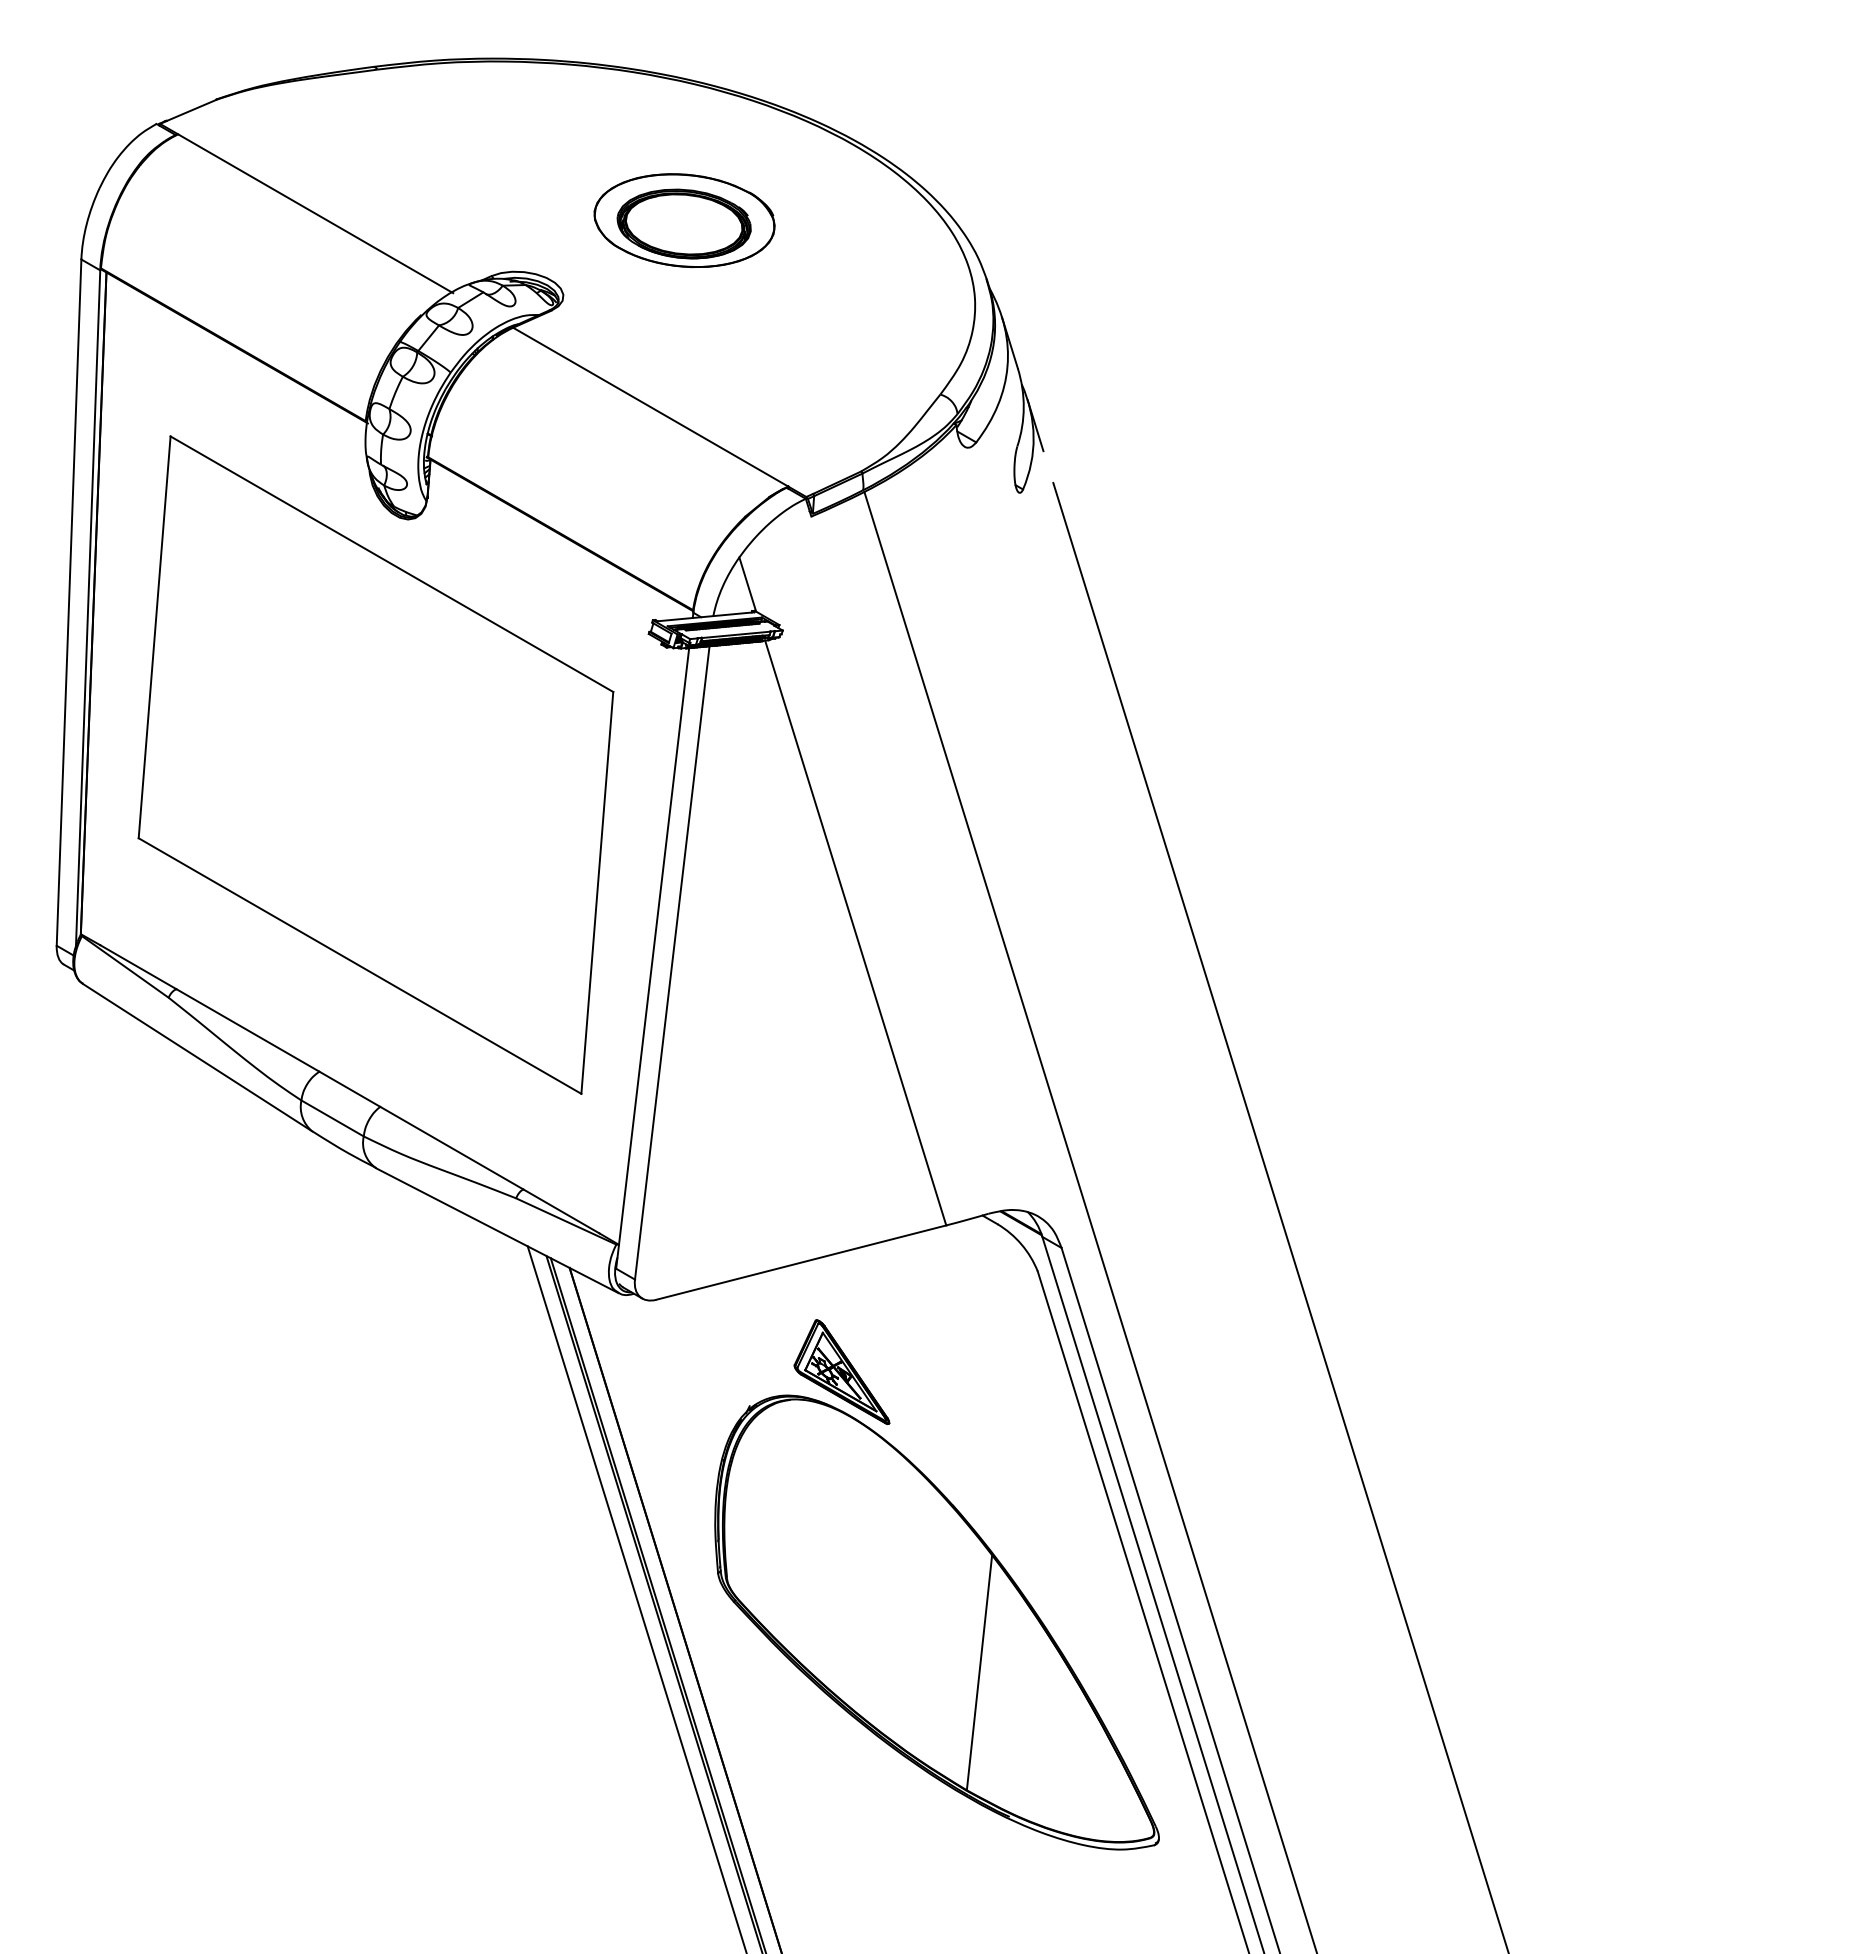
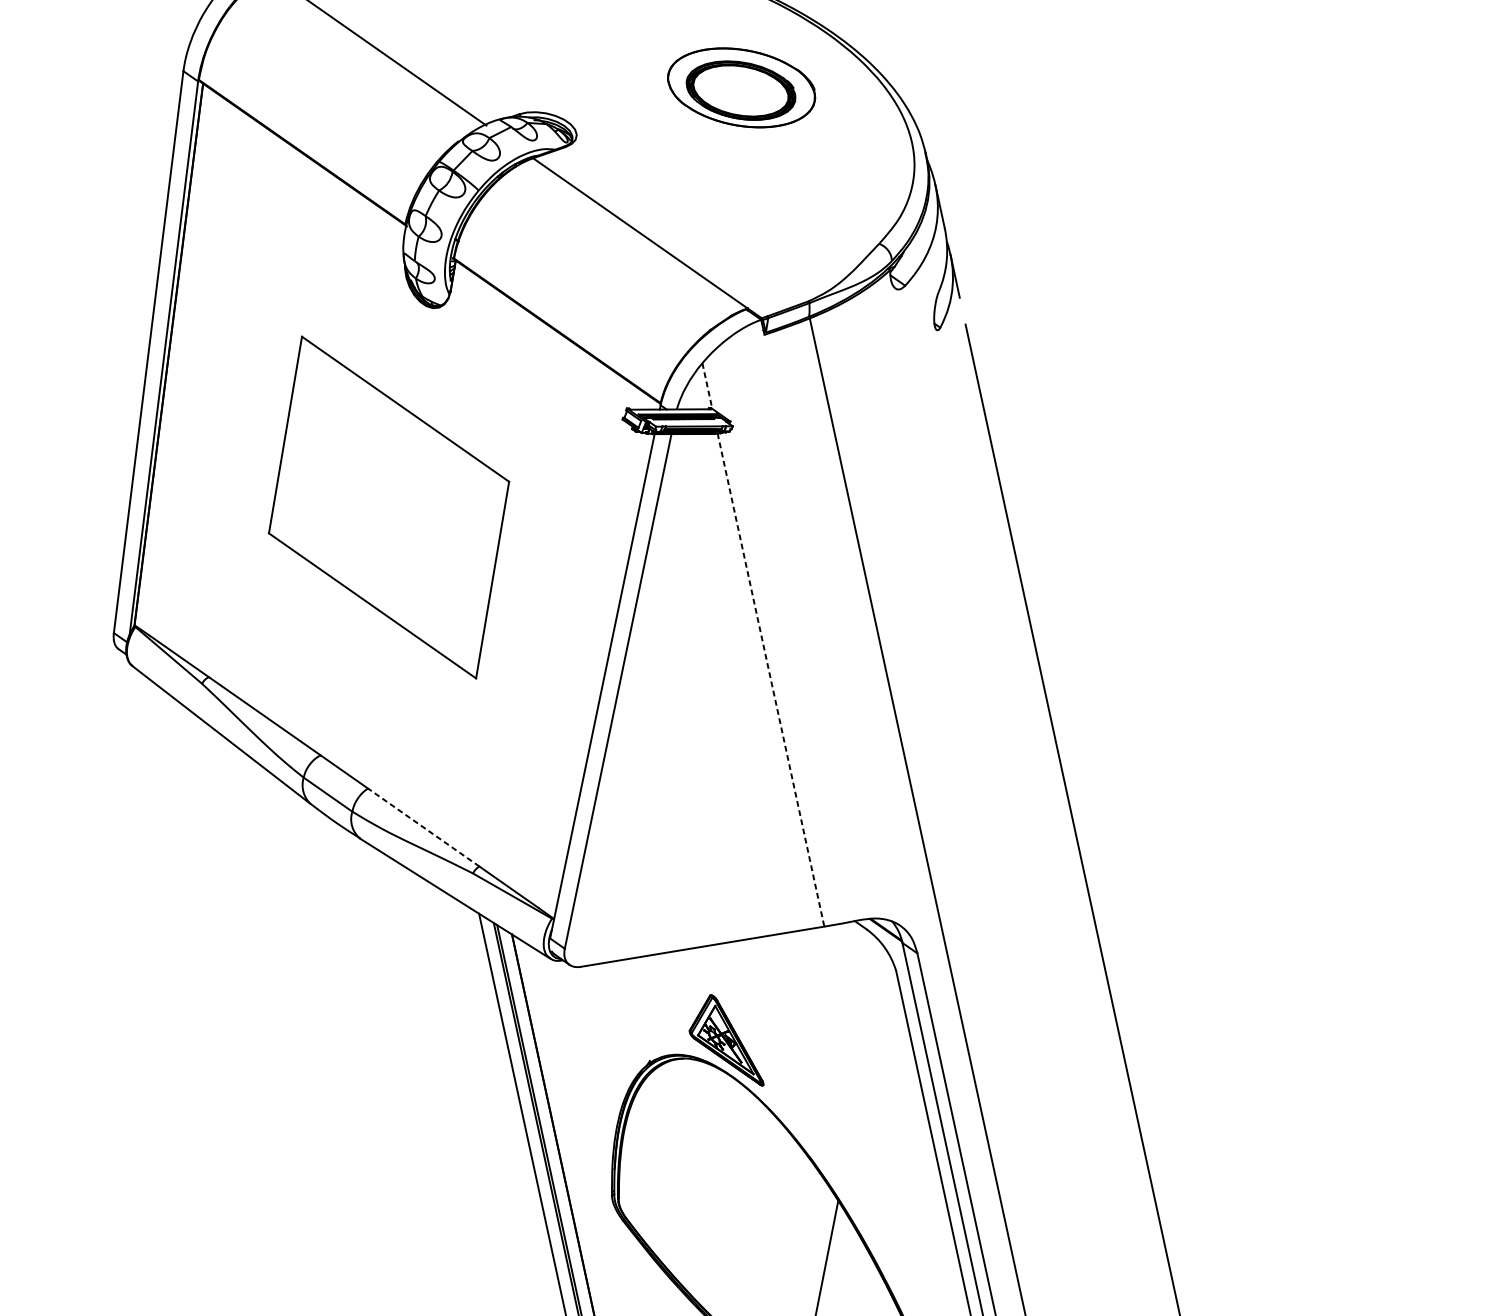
part: (684, 220) -> (741, 87), moved
line: (747, 585) -> (707, 386), solid -> dashed
part: (375, 764) -> (388, 507), size x0.6
line: (855, 933) -> (770, 680), solid -> dashed
line: (451, 1148) -> (423, 827), solid -> dashed

